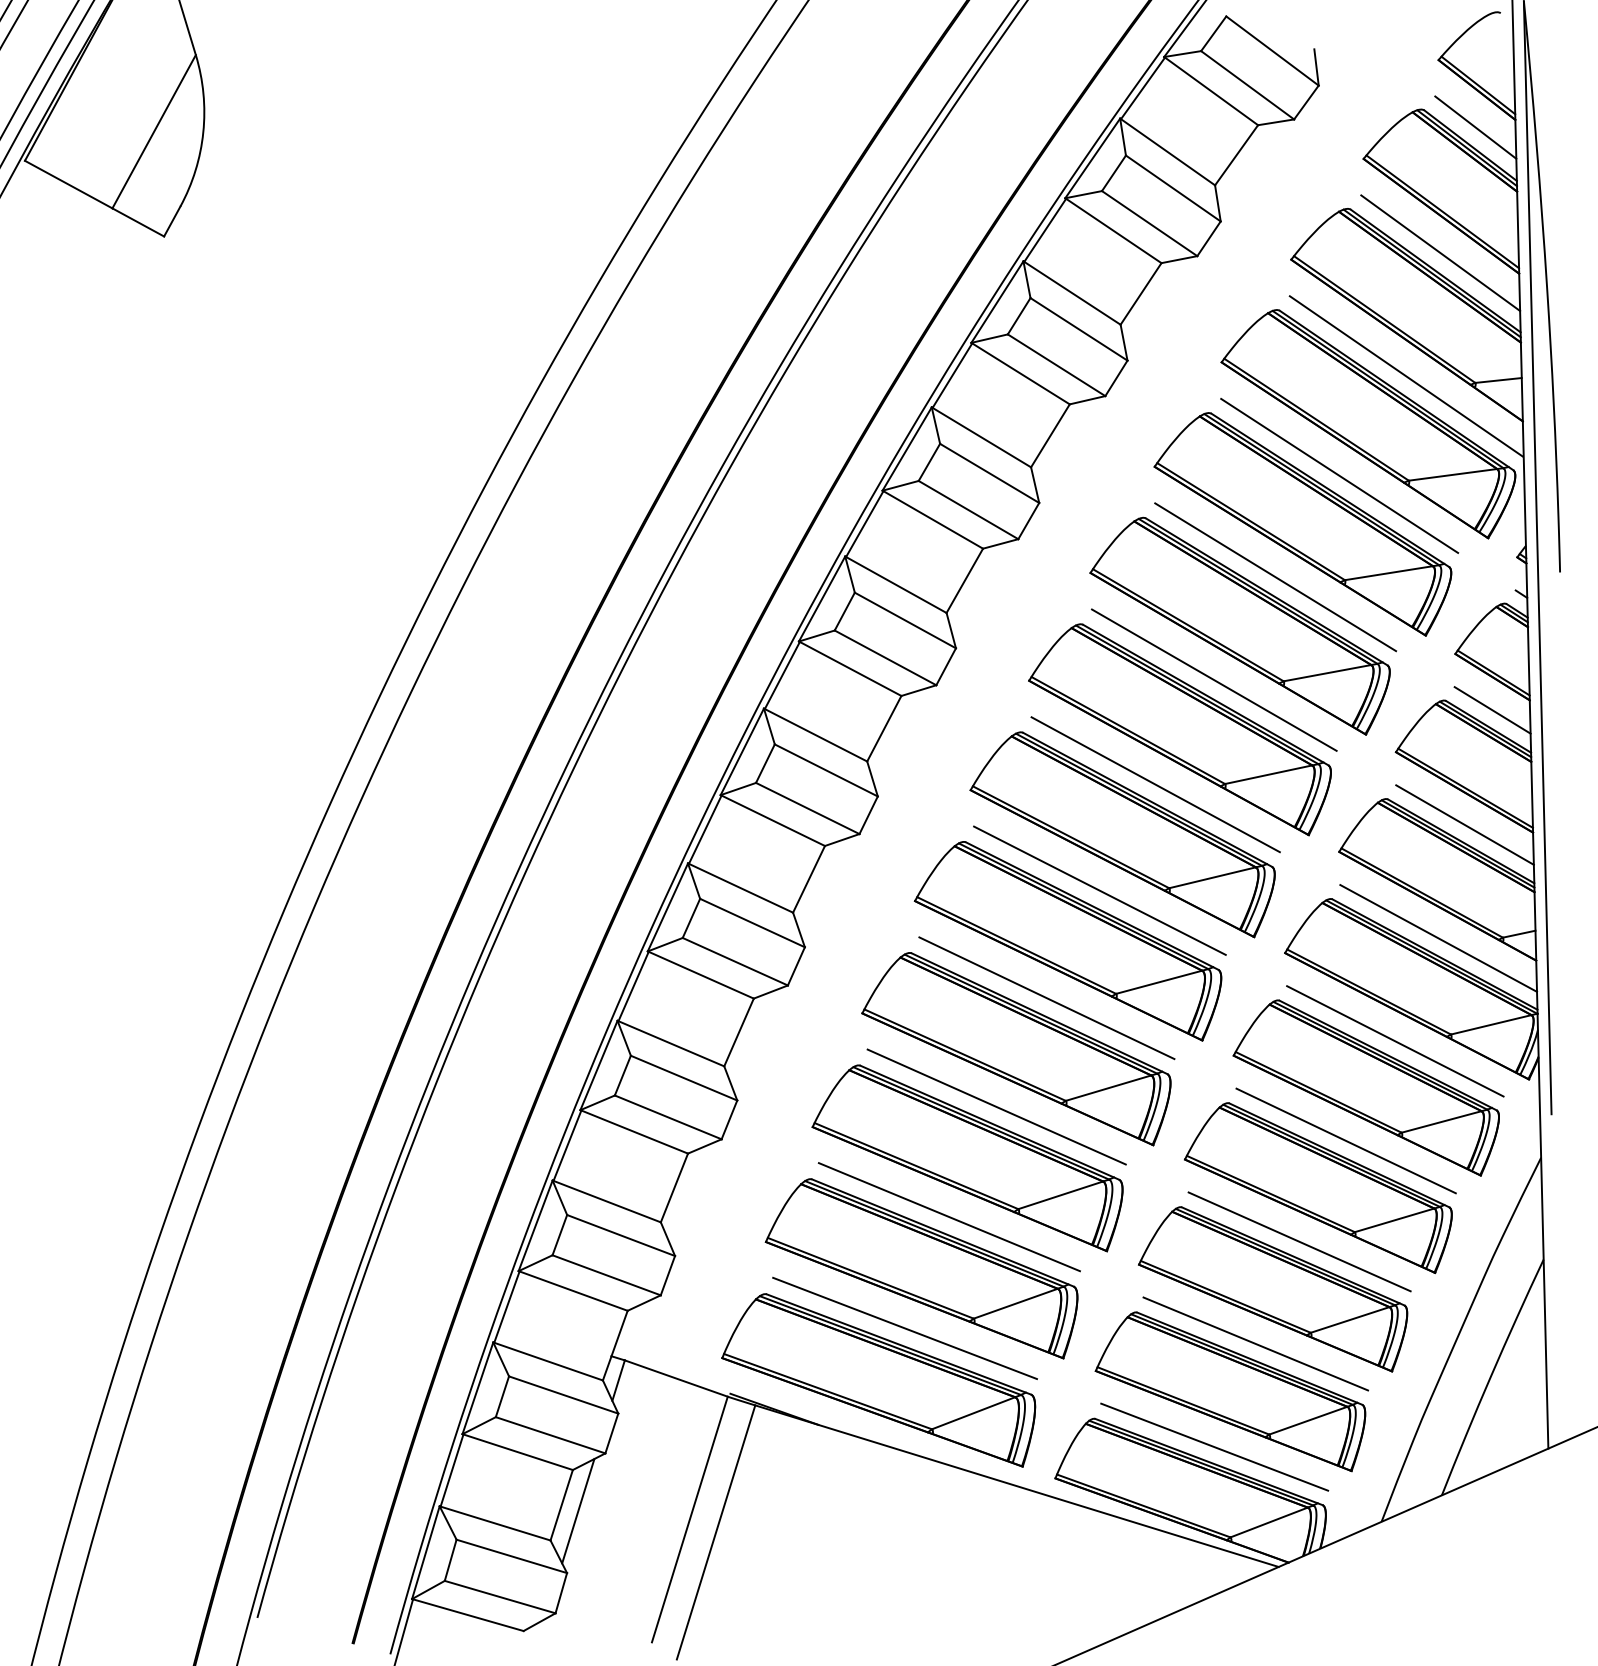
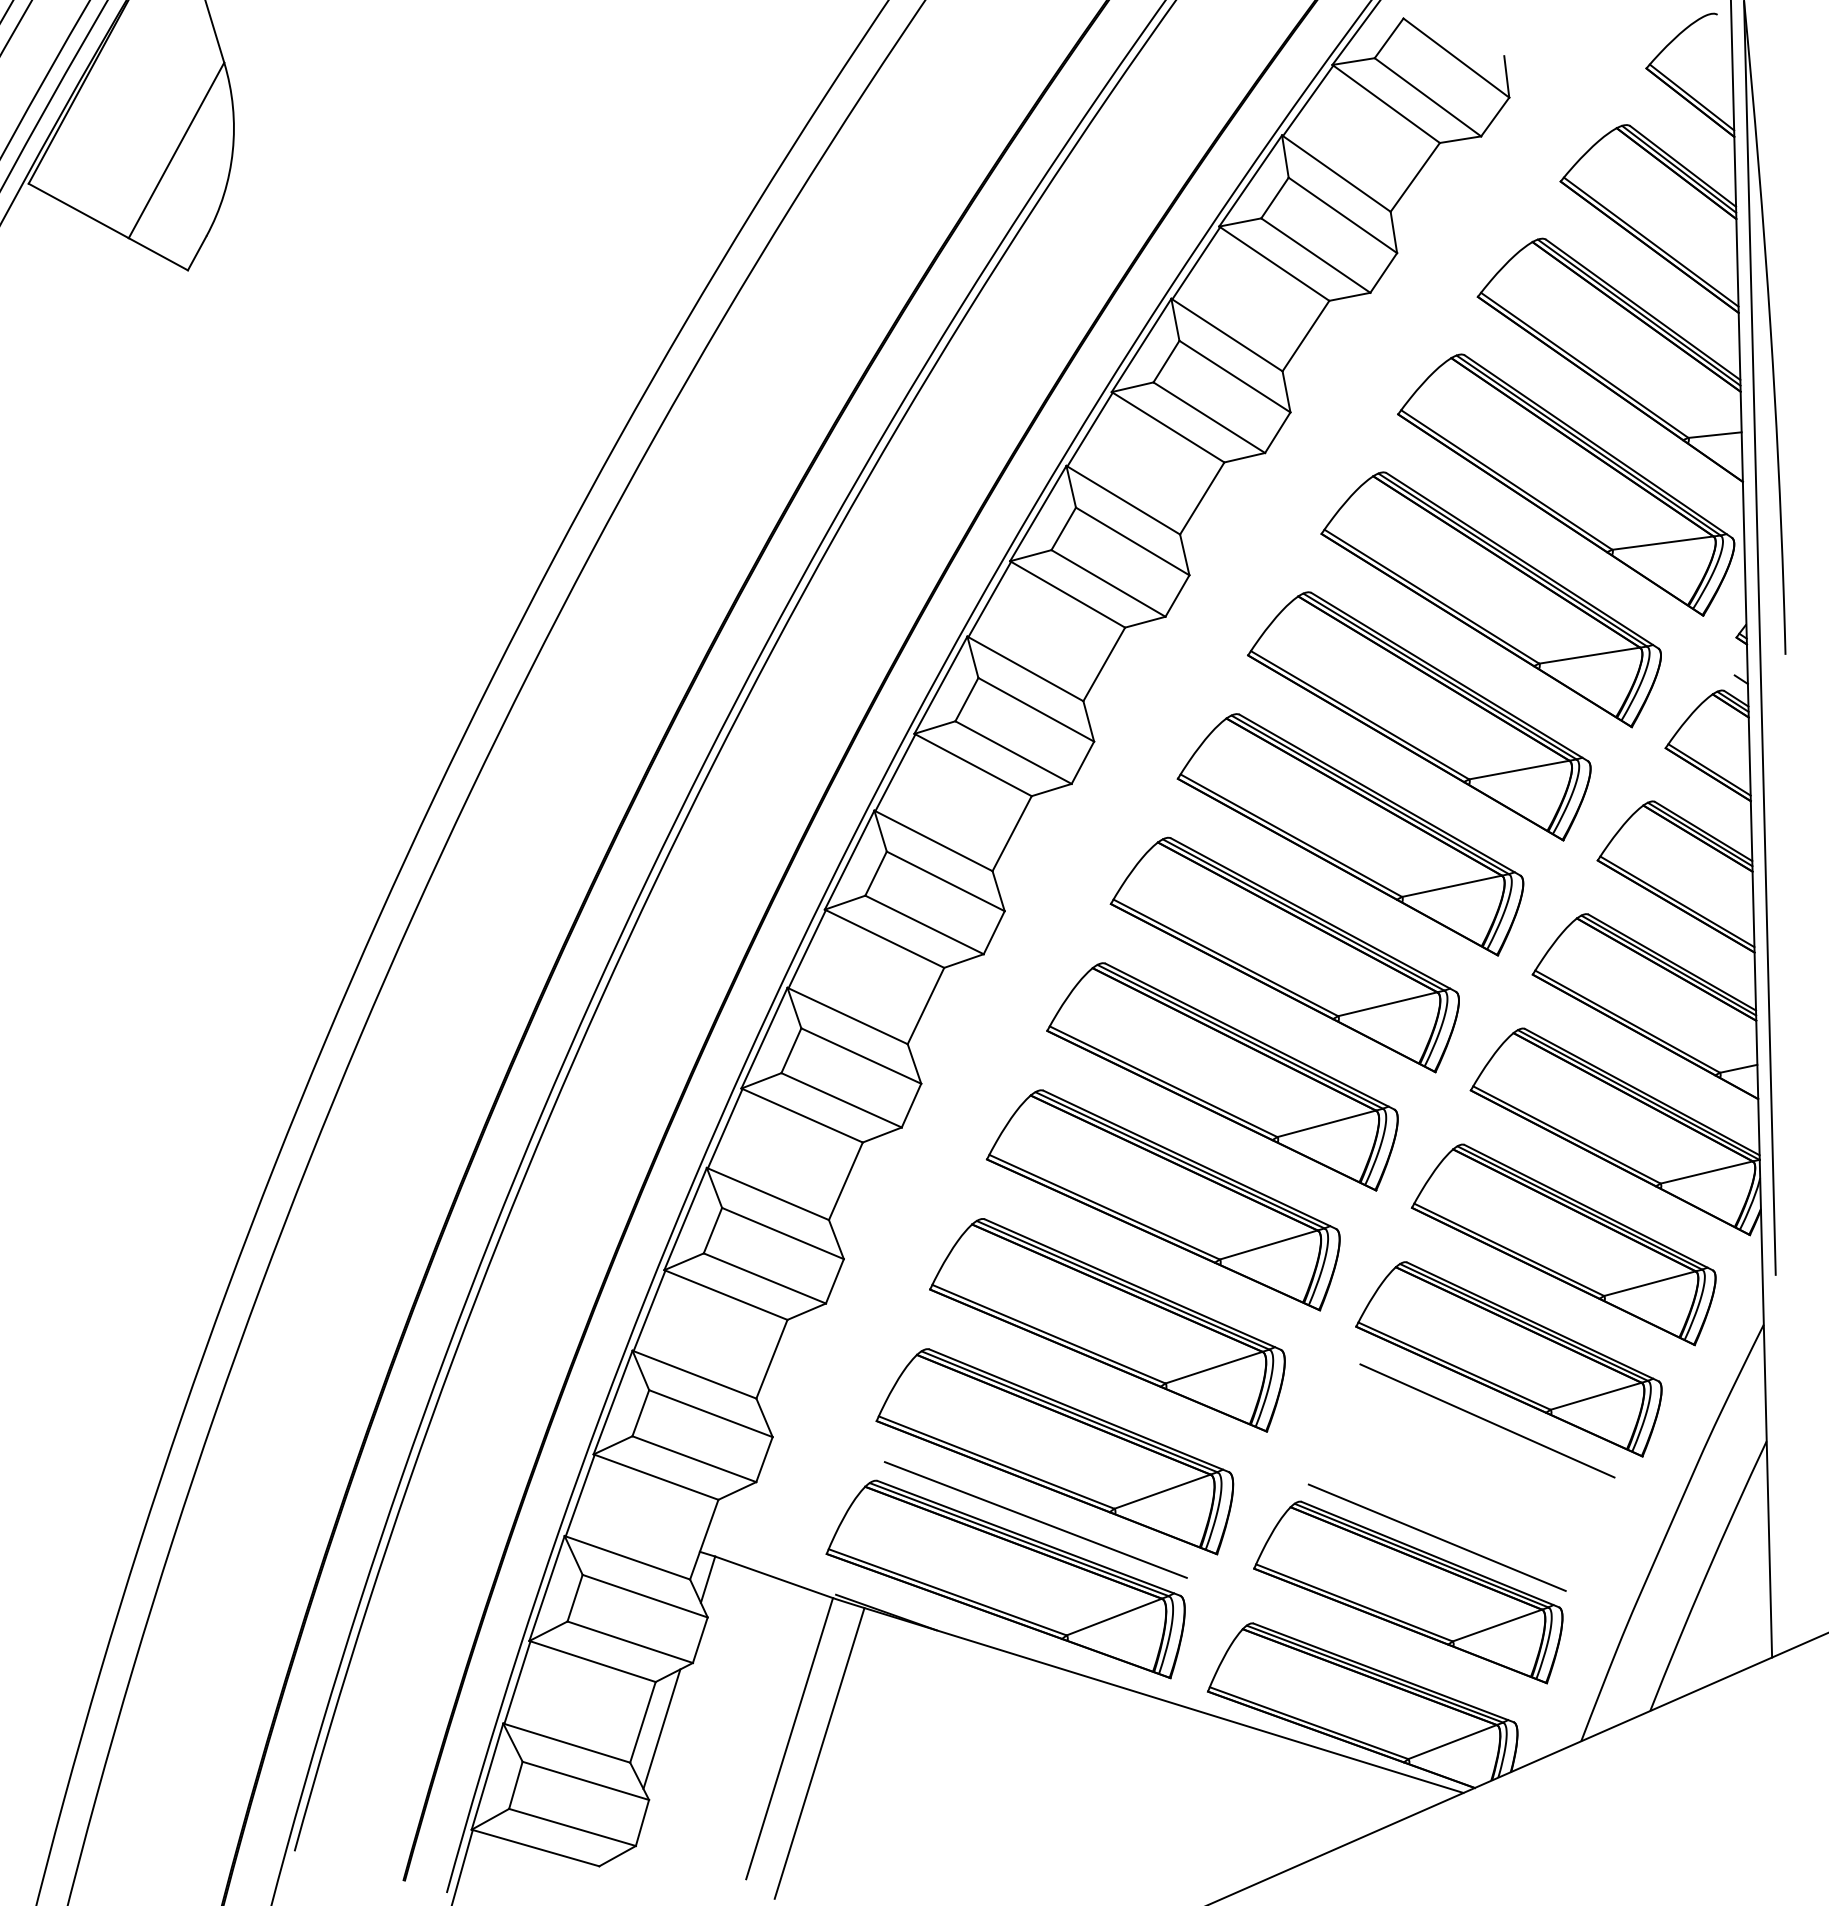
line: (1475, 127) -> (1688, 145), removed
line: (1440, 253) -> (1648, 289), removed
line: (1406, 376) -> (1609, 430), removed
line: (1339, 476) -> (1532, 544), removed
line: (1275, 576) -> (1459, 659), removed
line: (1214, 680) -> (1389, 778), removed
line: (1491, 710) -> (1707, 812), removed
line: (1155, 784) -> (1322, 897), removed
line: (1464, 824) -> (1676, 943), removed
line: (1099, 890) -> (1258, 1018), removed
line: (1438, 938) -> (1646, 1073), removed
line: (1047, 997) -> (1198, 1141), removed
line: (1394, 1041) -> (1596, 1191), removed
line: (996, 1106) -> (1140, 1266), removed
line: (1345, 1141) -> (1540, 1305), removed
line: (949, 1217) -> (1086, 1392), removed
part: (1272, 1289) -> (1456, 1475), removed
line: (1214, 1446) -> (1390, 1655), removed

